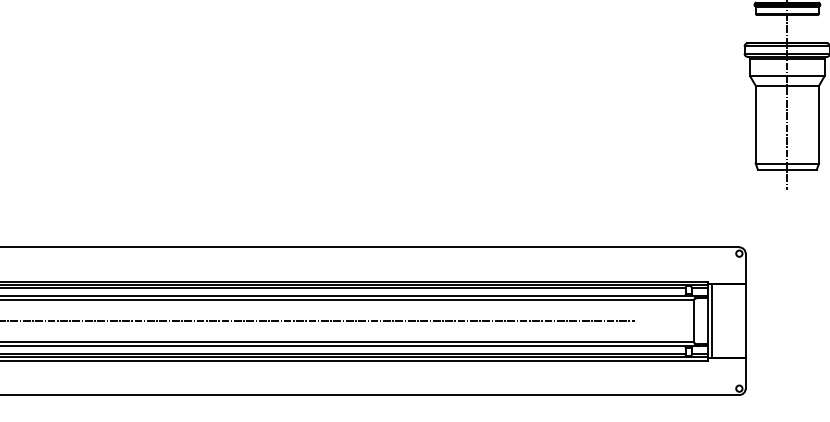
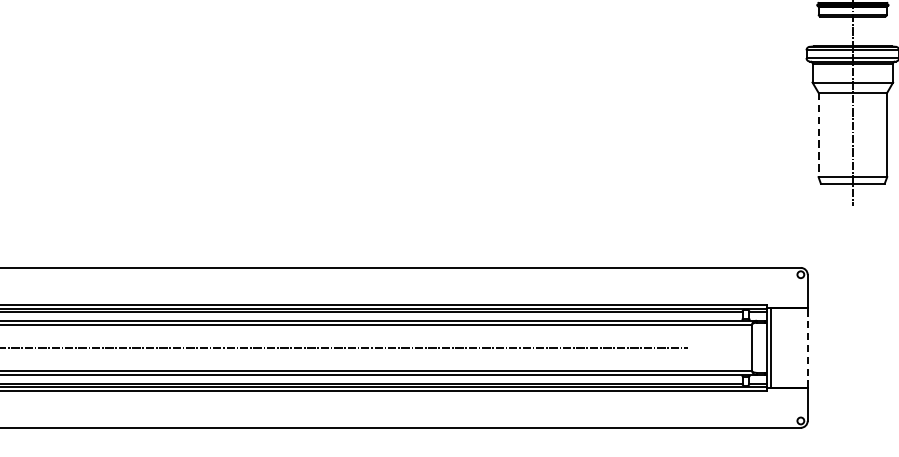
line: (755, 124) -> (818, 134), solid -> dashed
line: (745, 320) -> (807, 347), solid -> dashed

